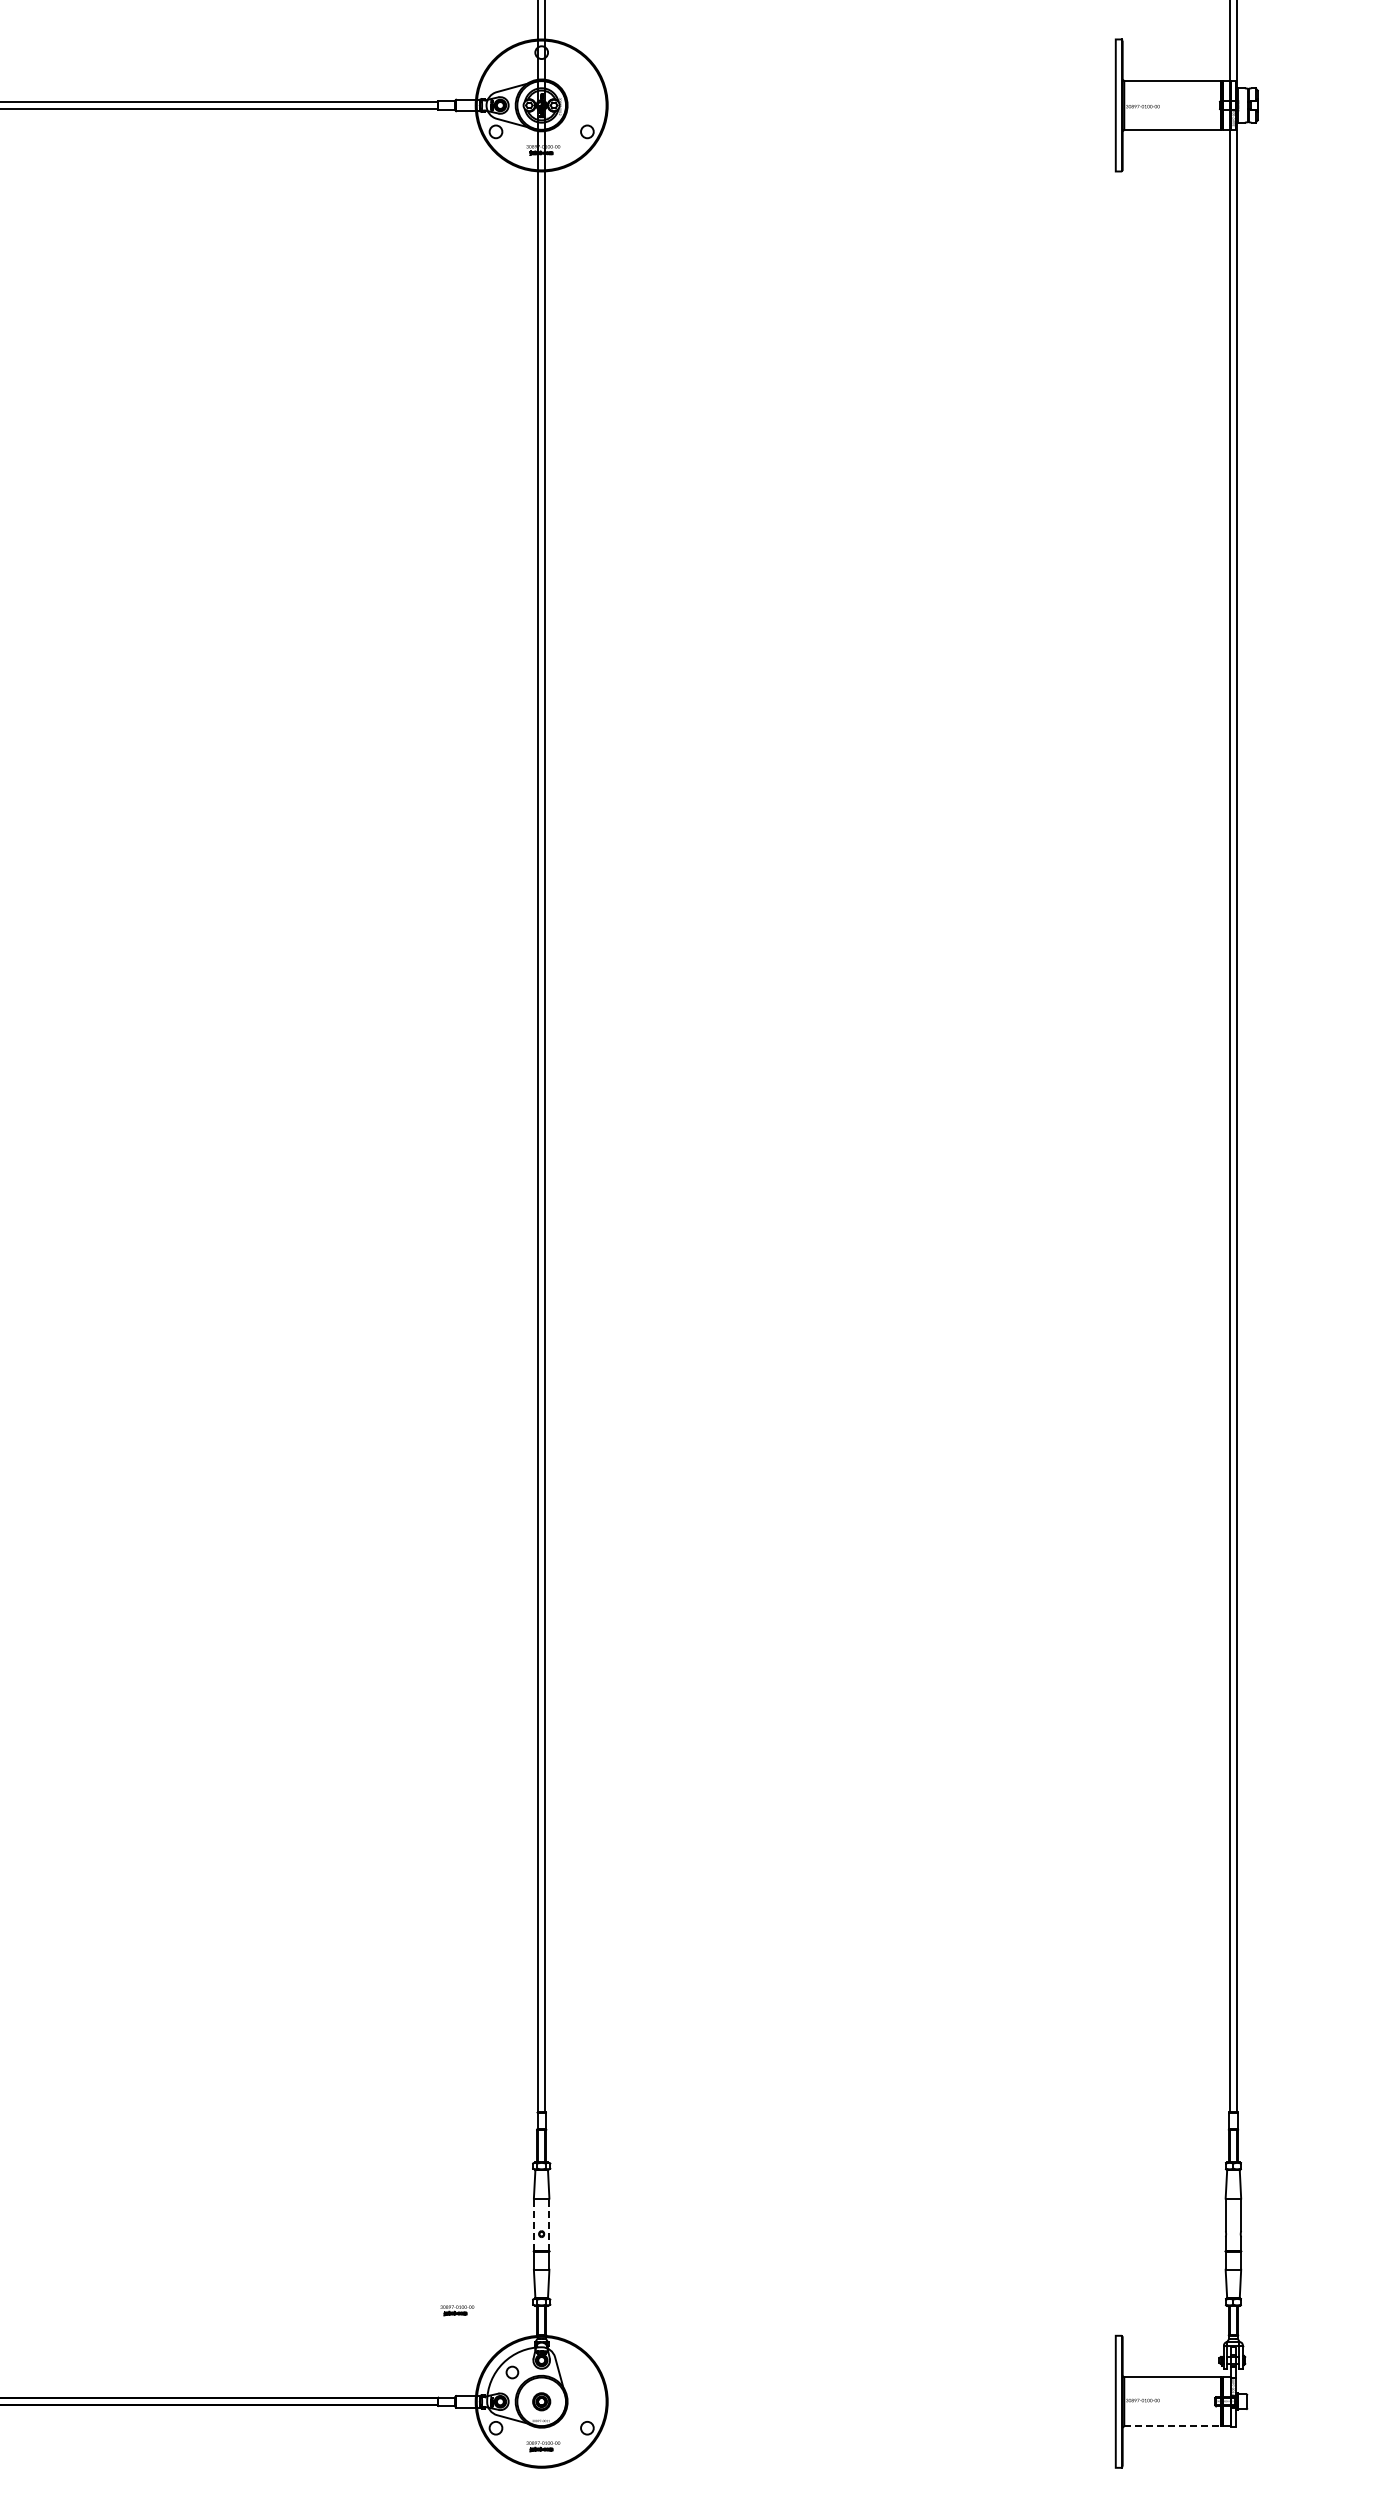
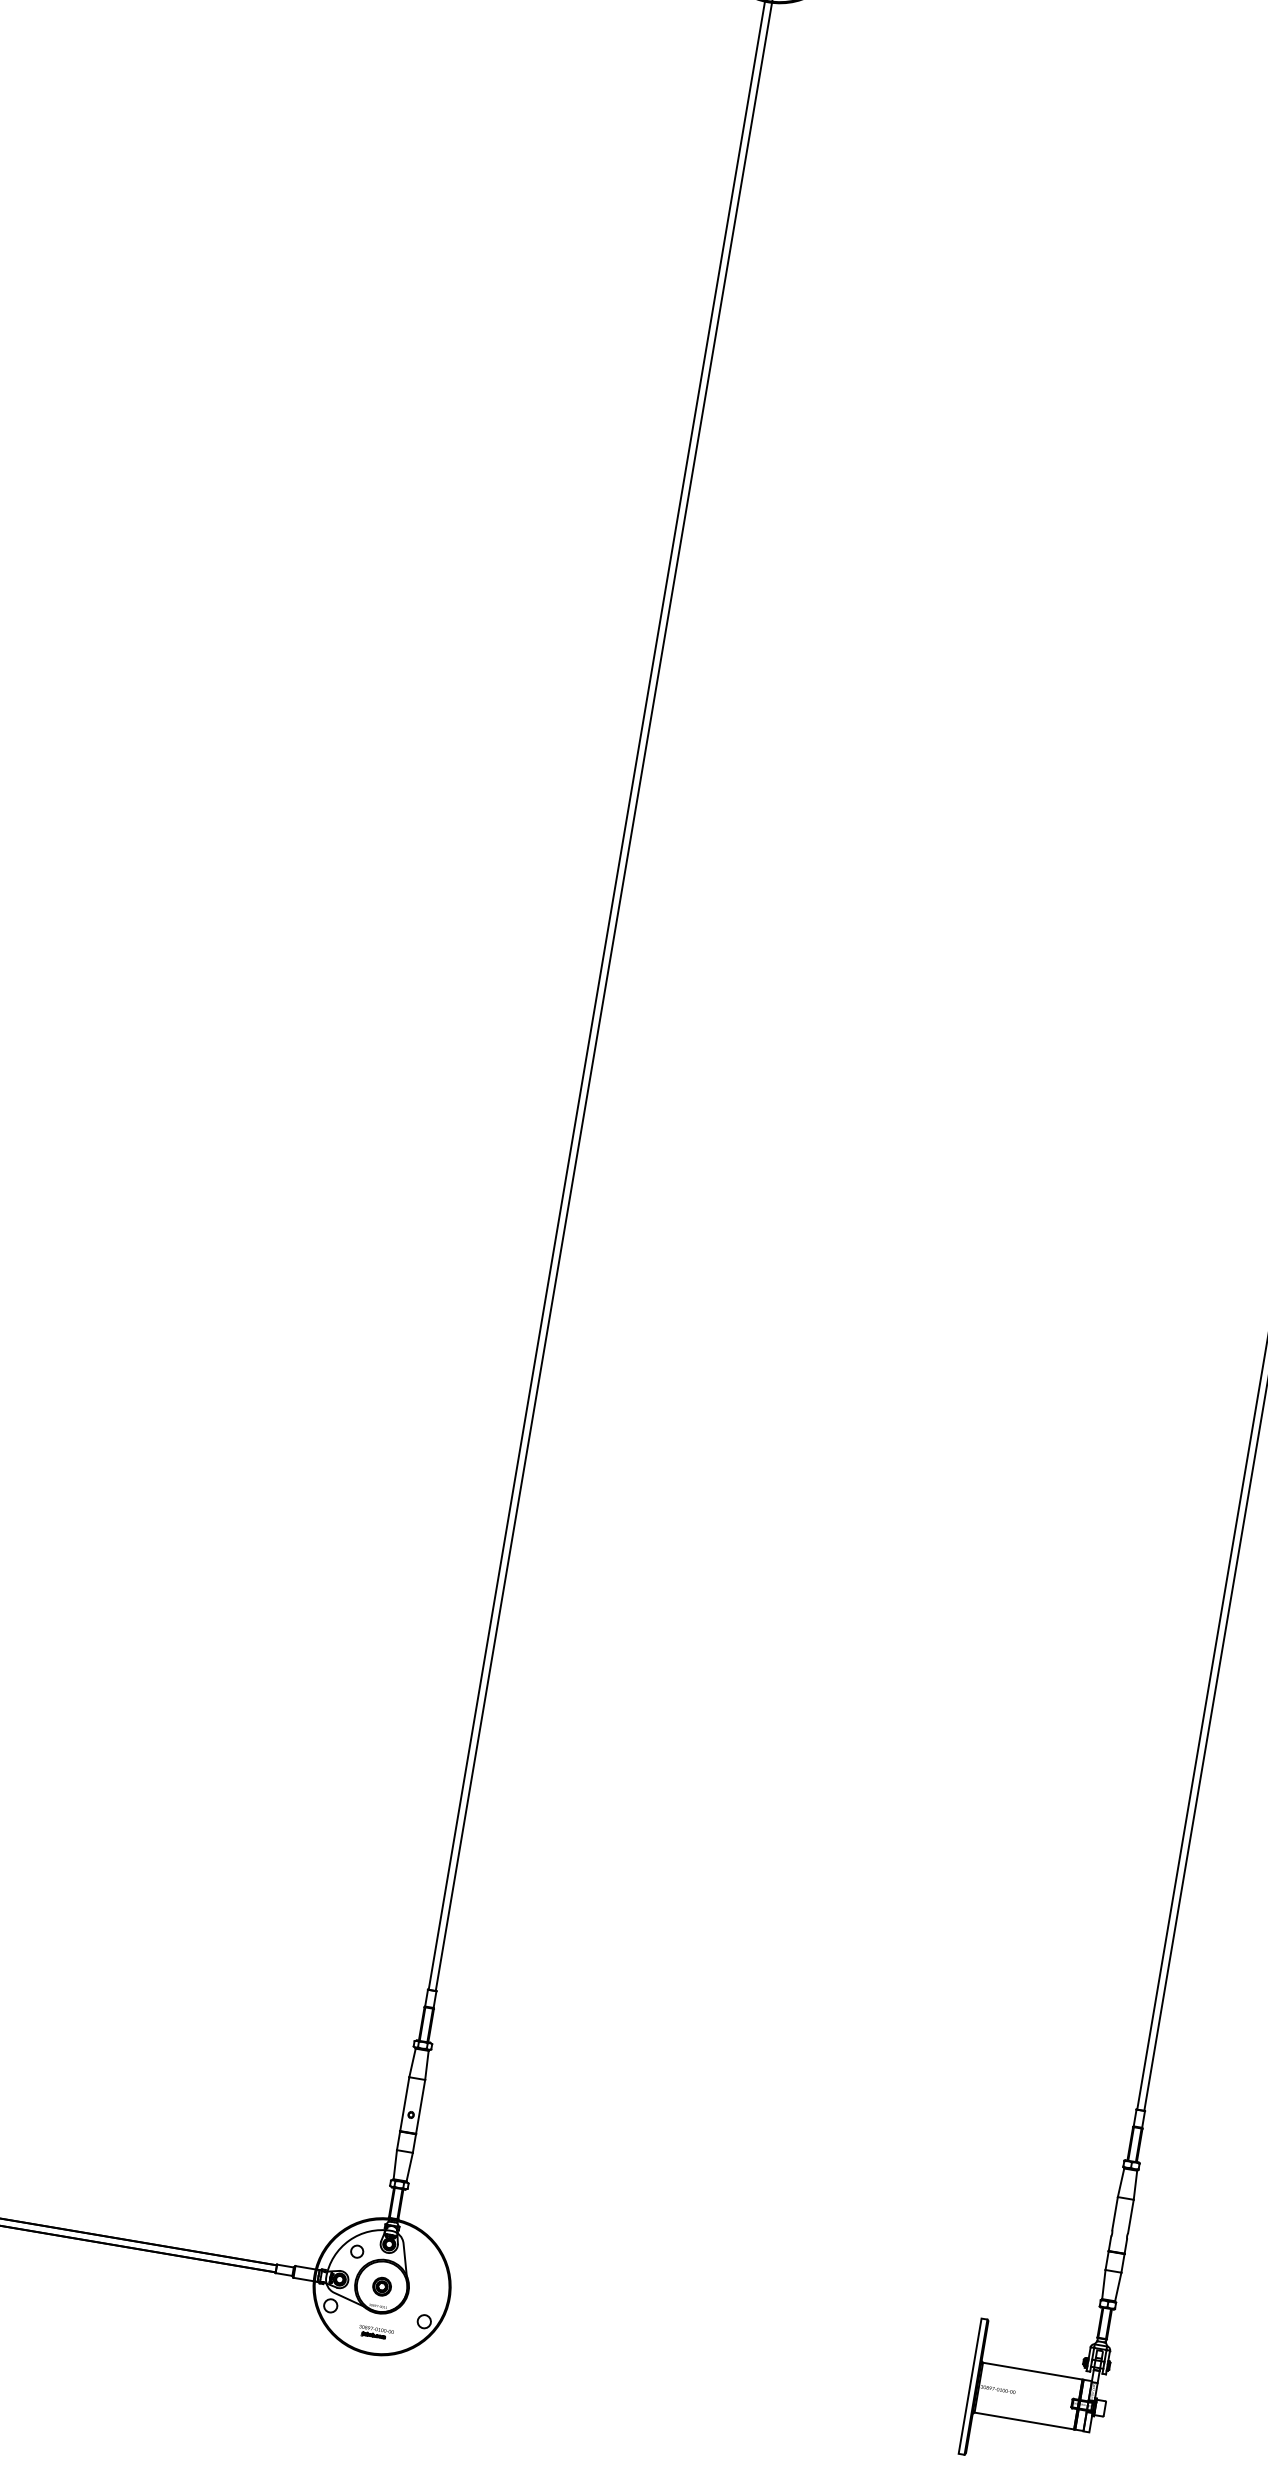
line: (533, 2224) -> (404, 2103), dashed -> solid
line: (549, 2224) -> (420, 2106), dashed -> solid
part: (457, 2310) -> (311, 2178), removed
line: (1172, 2426) -> (1023, 2421), dashed -> solid

